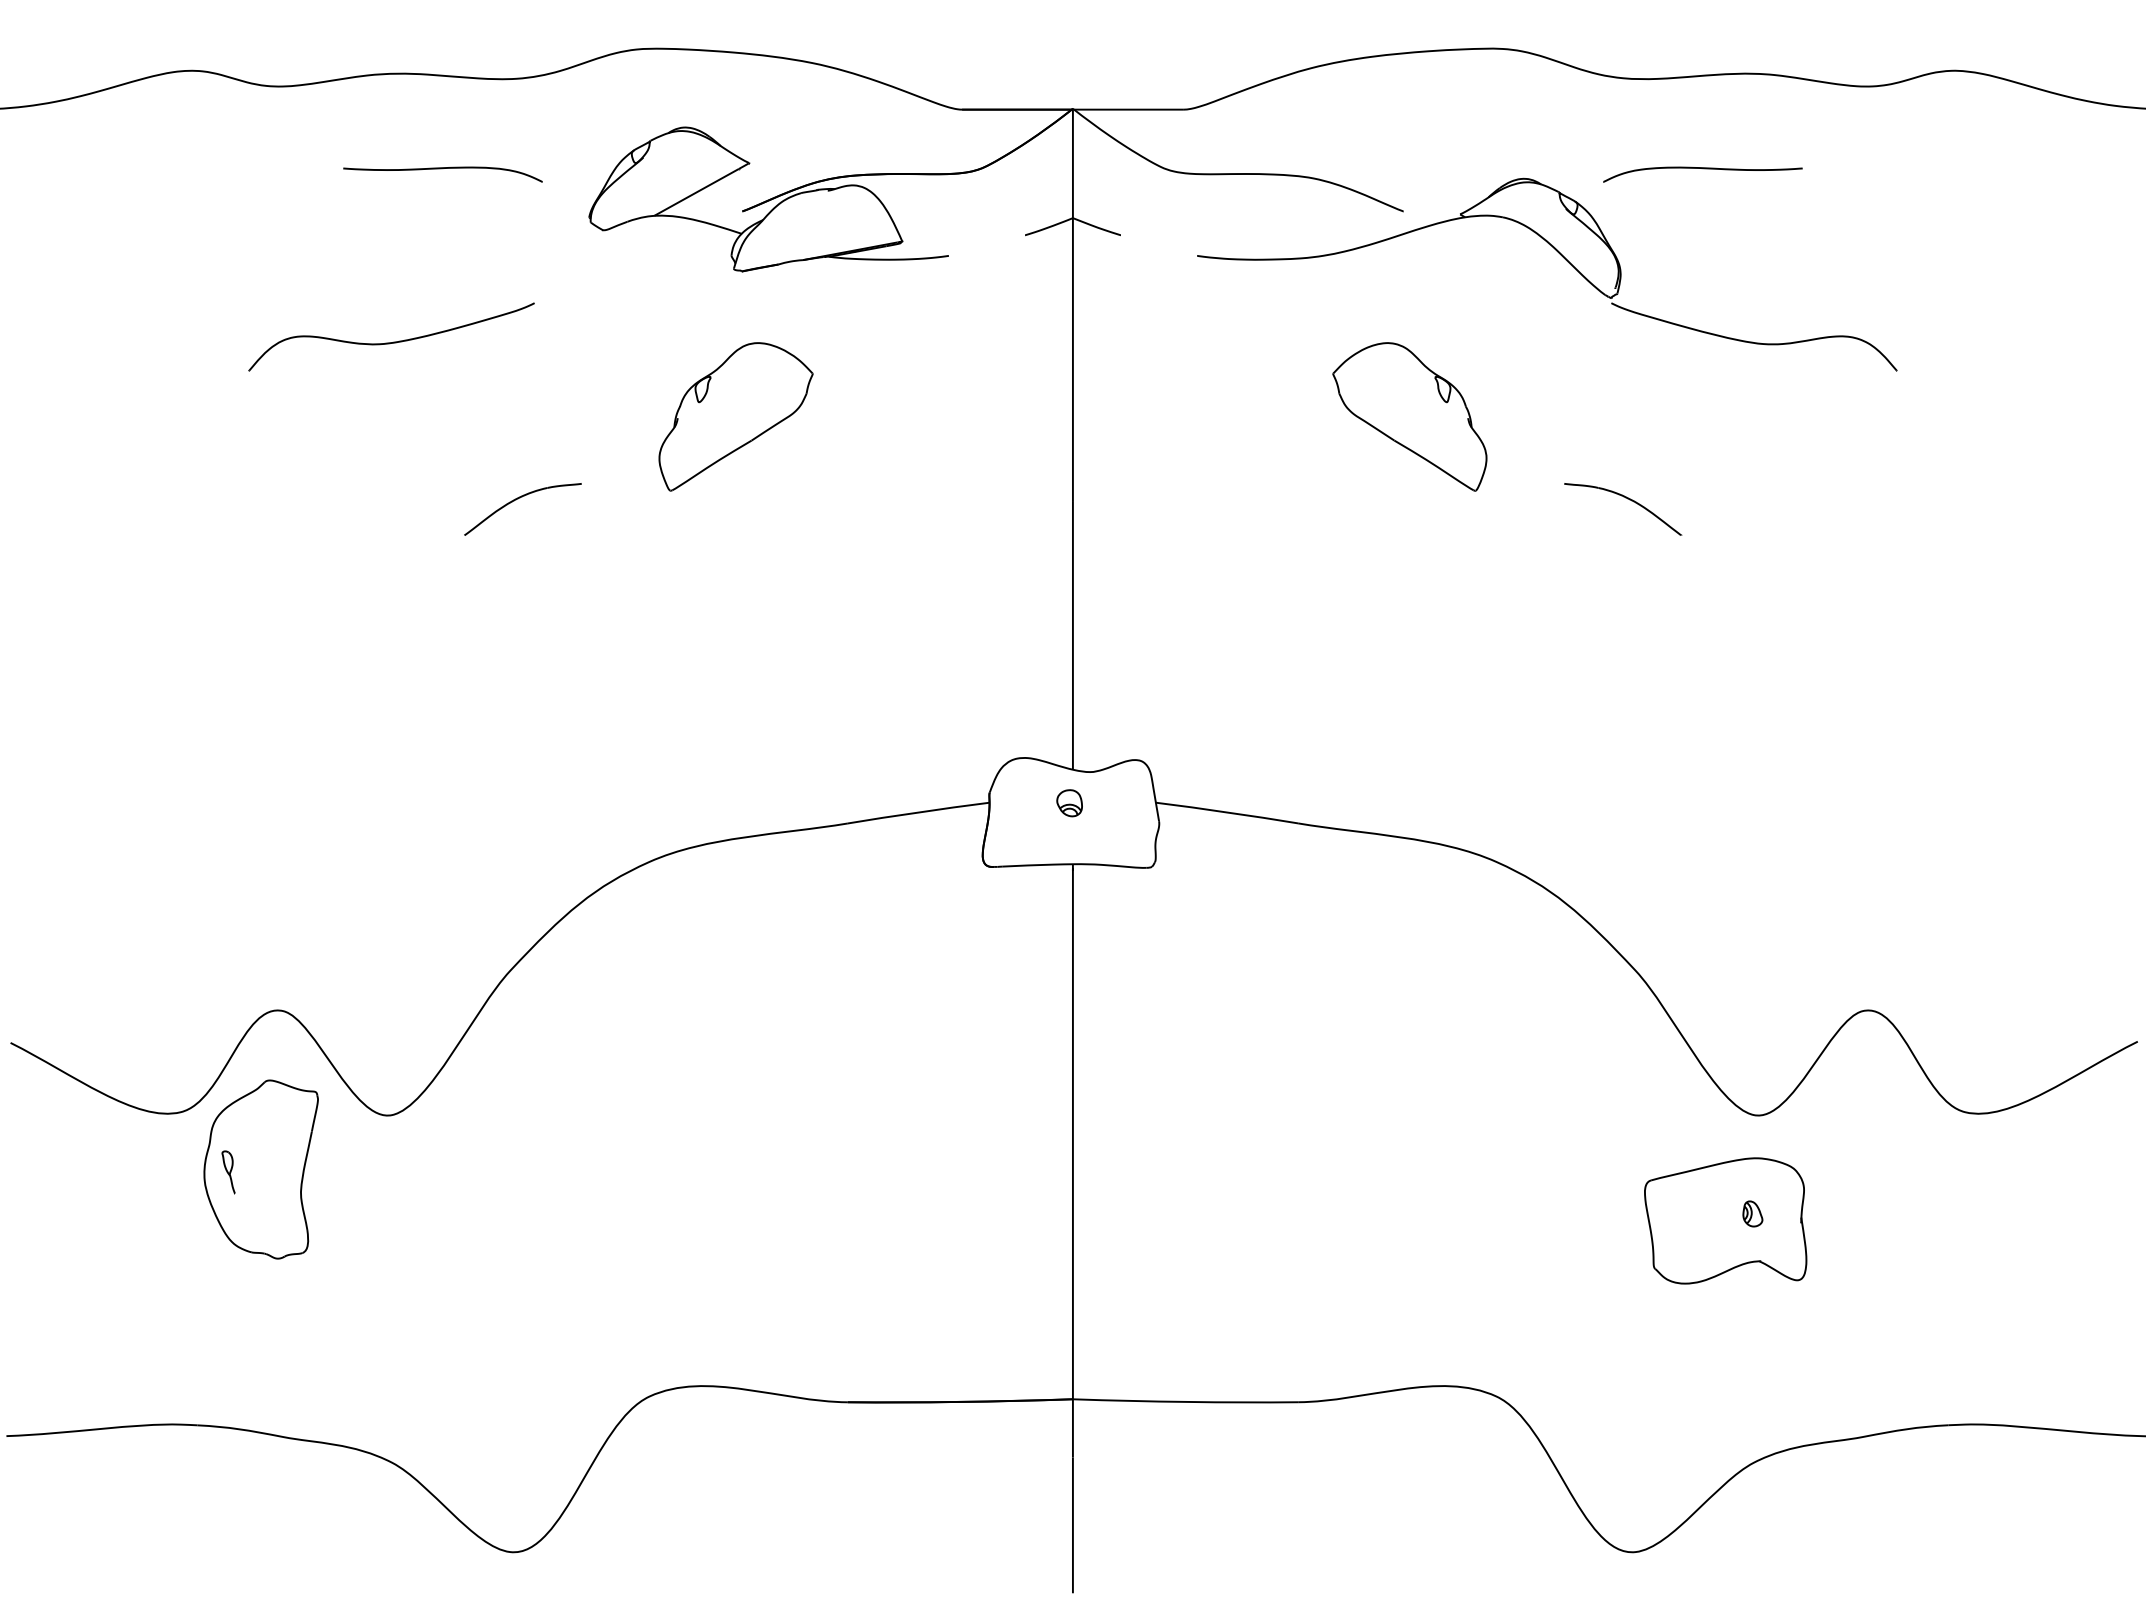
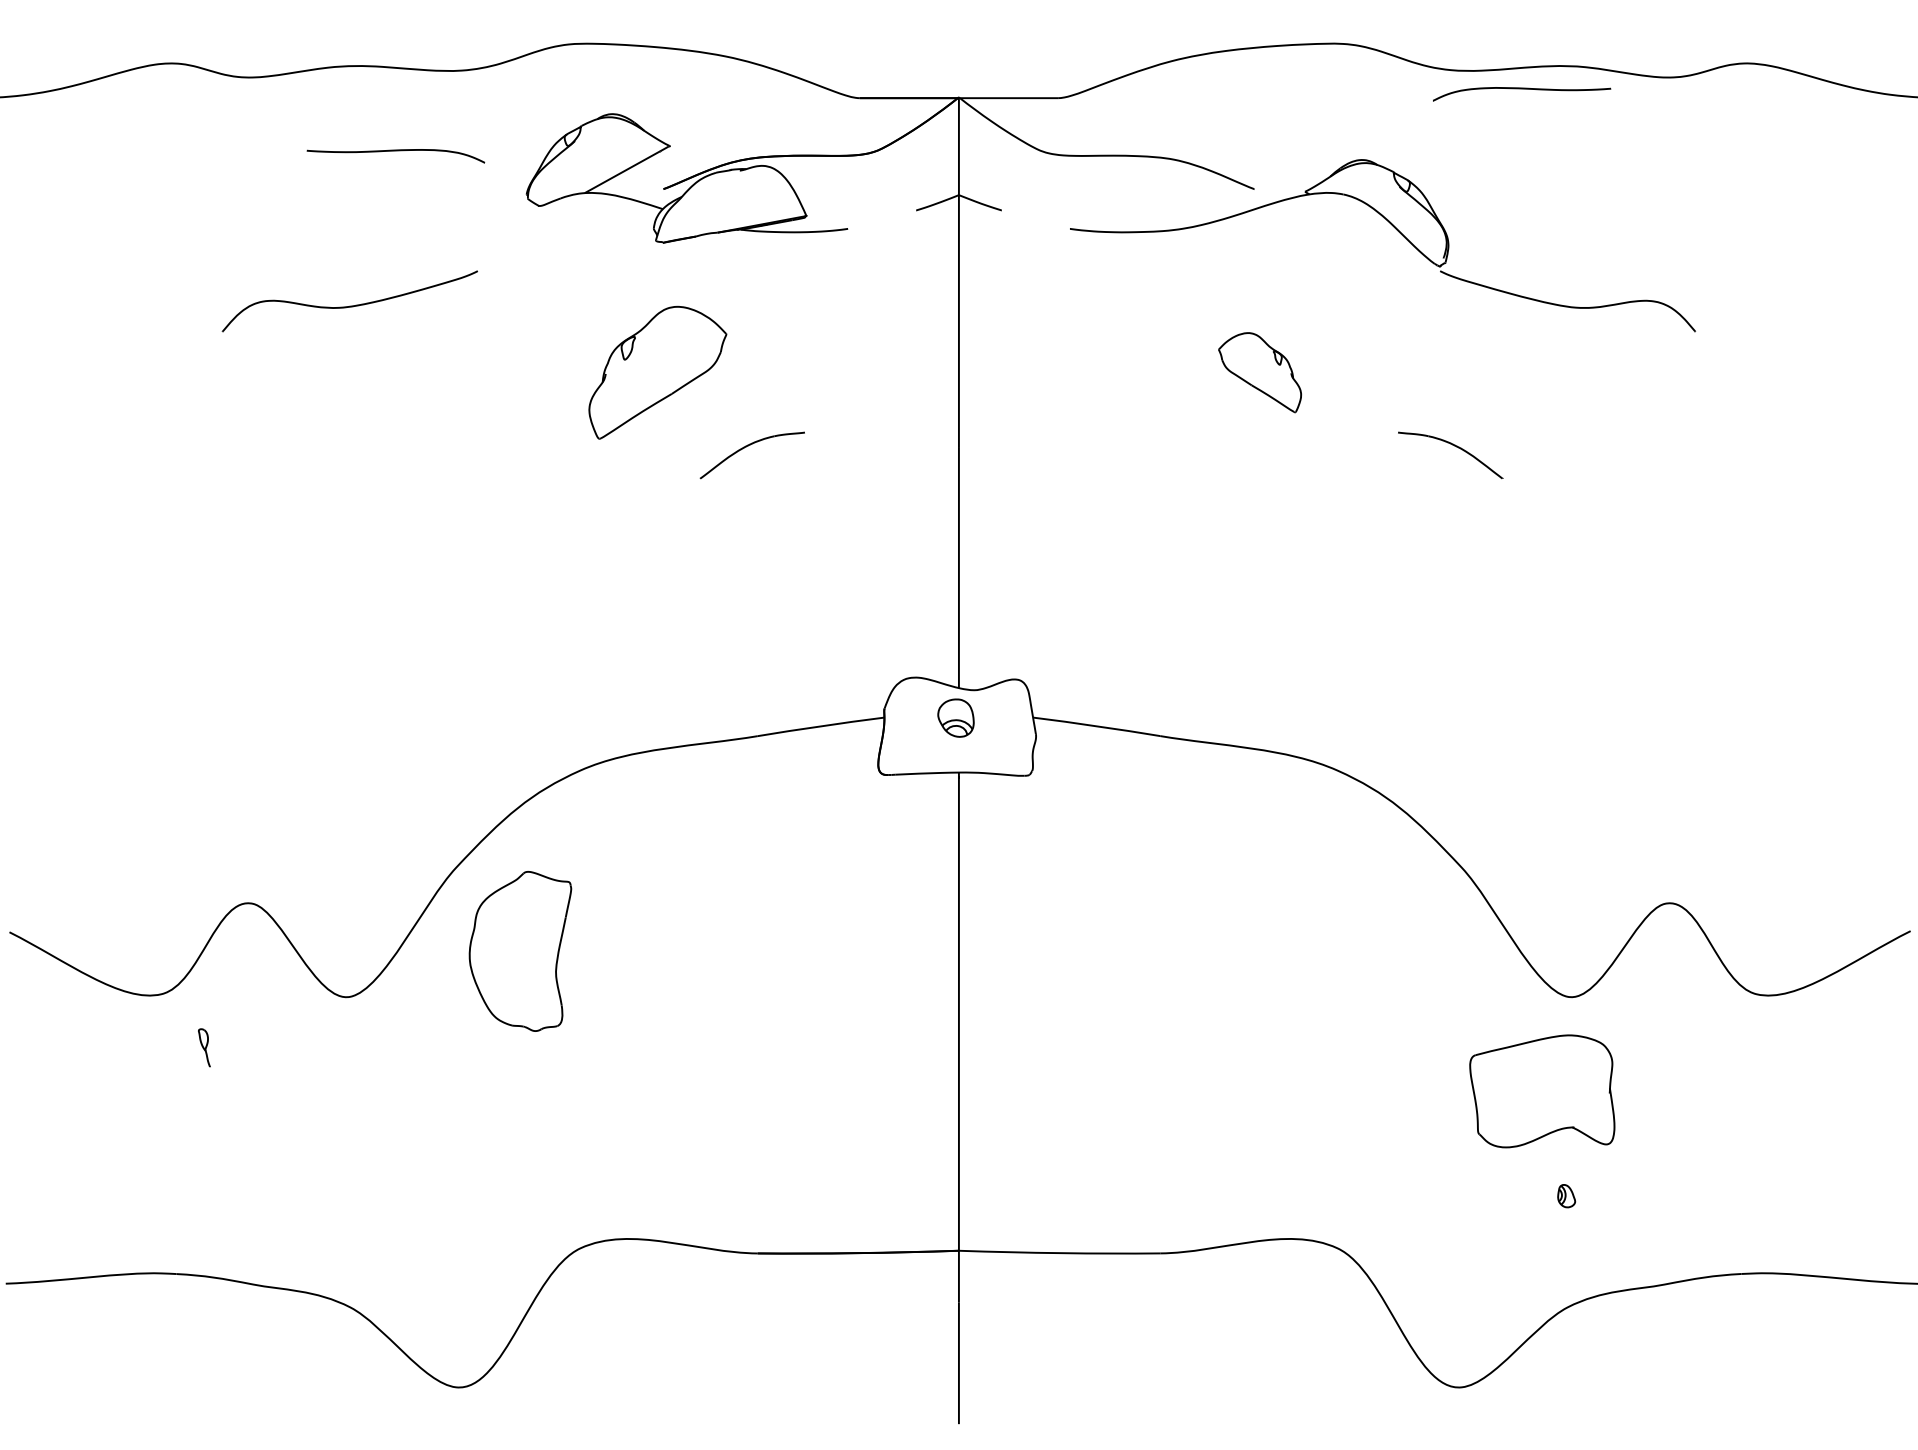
curve: (1703, 169) -> (1522, 89), moved
part: (1409, 416) -> (1259, 372), size x0.6
part: (516, 500) -> (746, 447), moved
part: (1069, 802) -> (955, 717), size x1.6
part: (261, 1169) -> (520, 951), moved
part: (1752, 1214) -> (1566, 1196), moved

